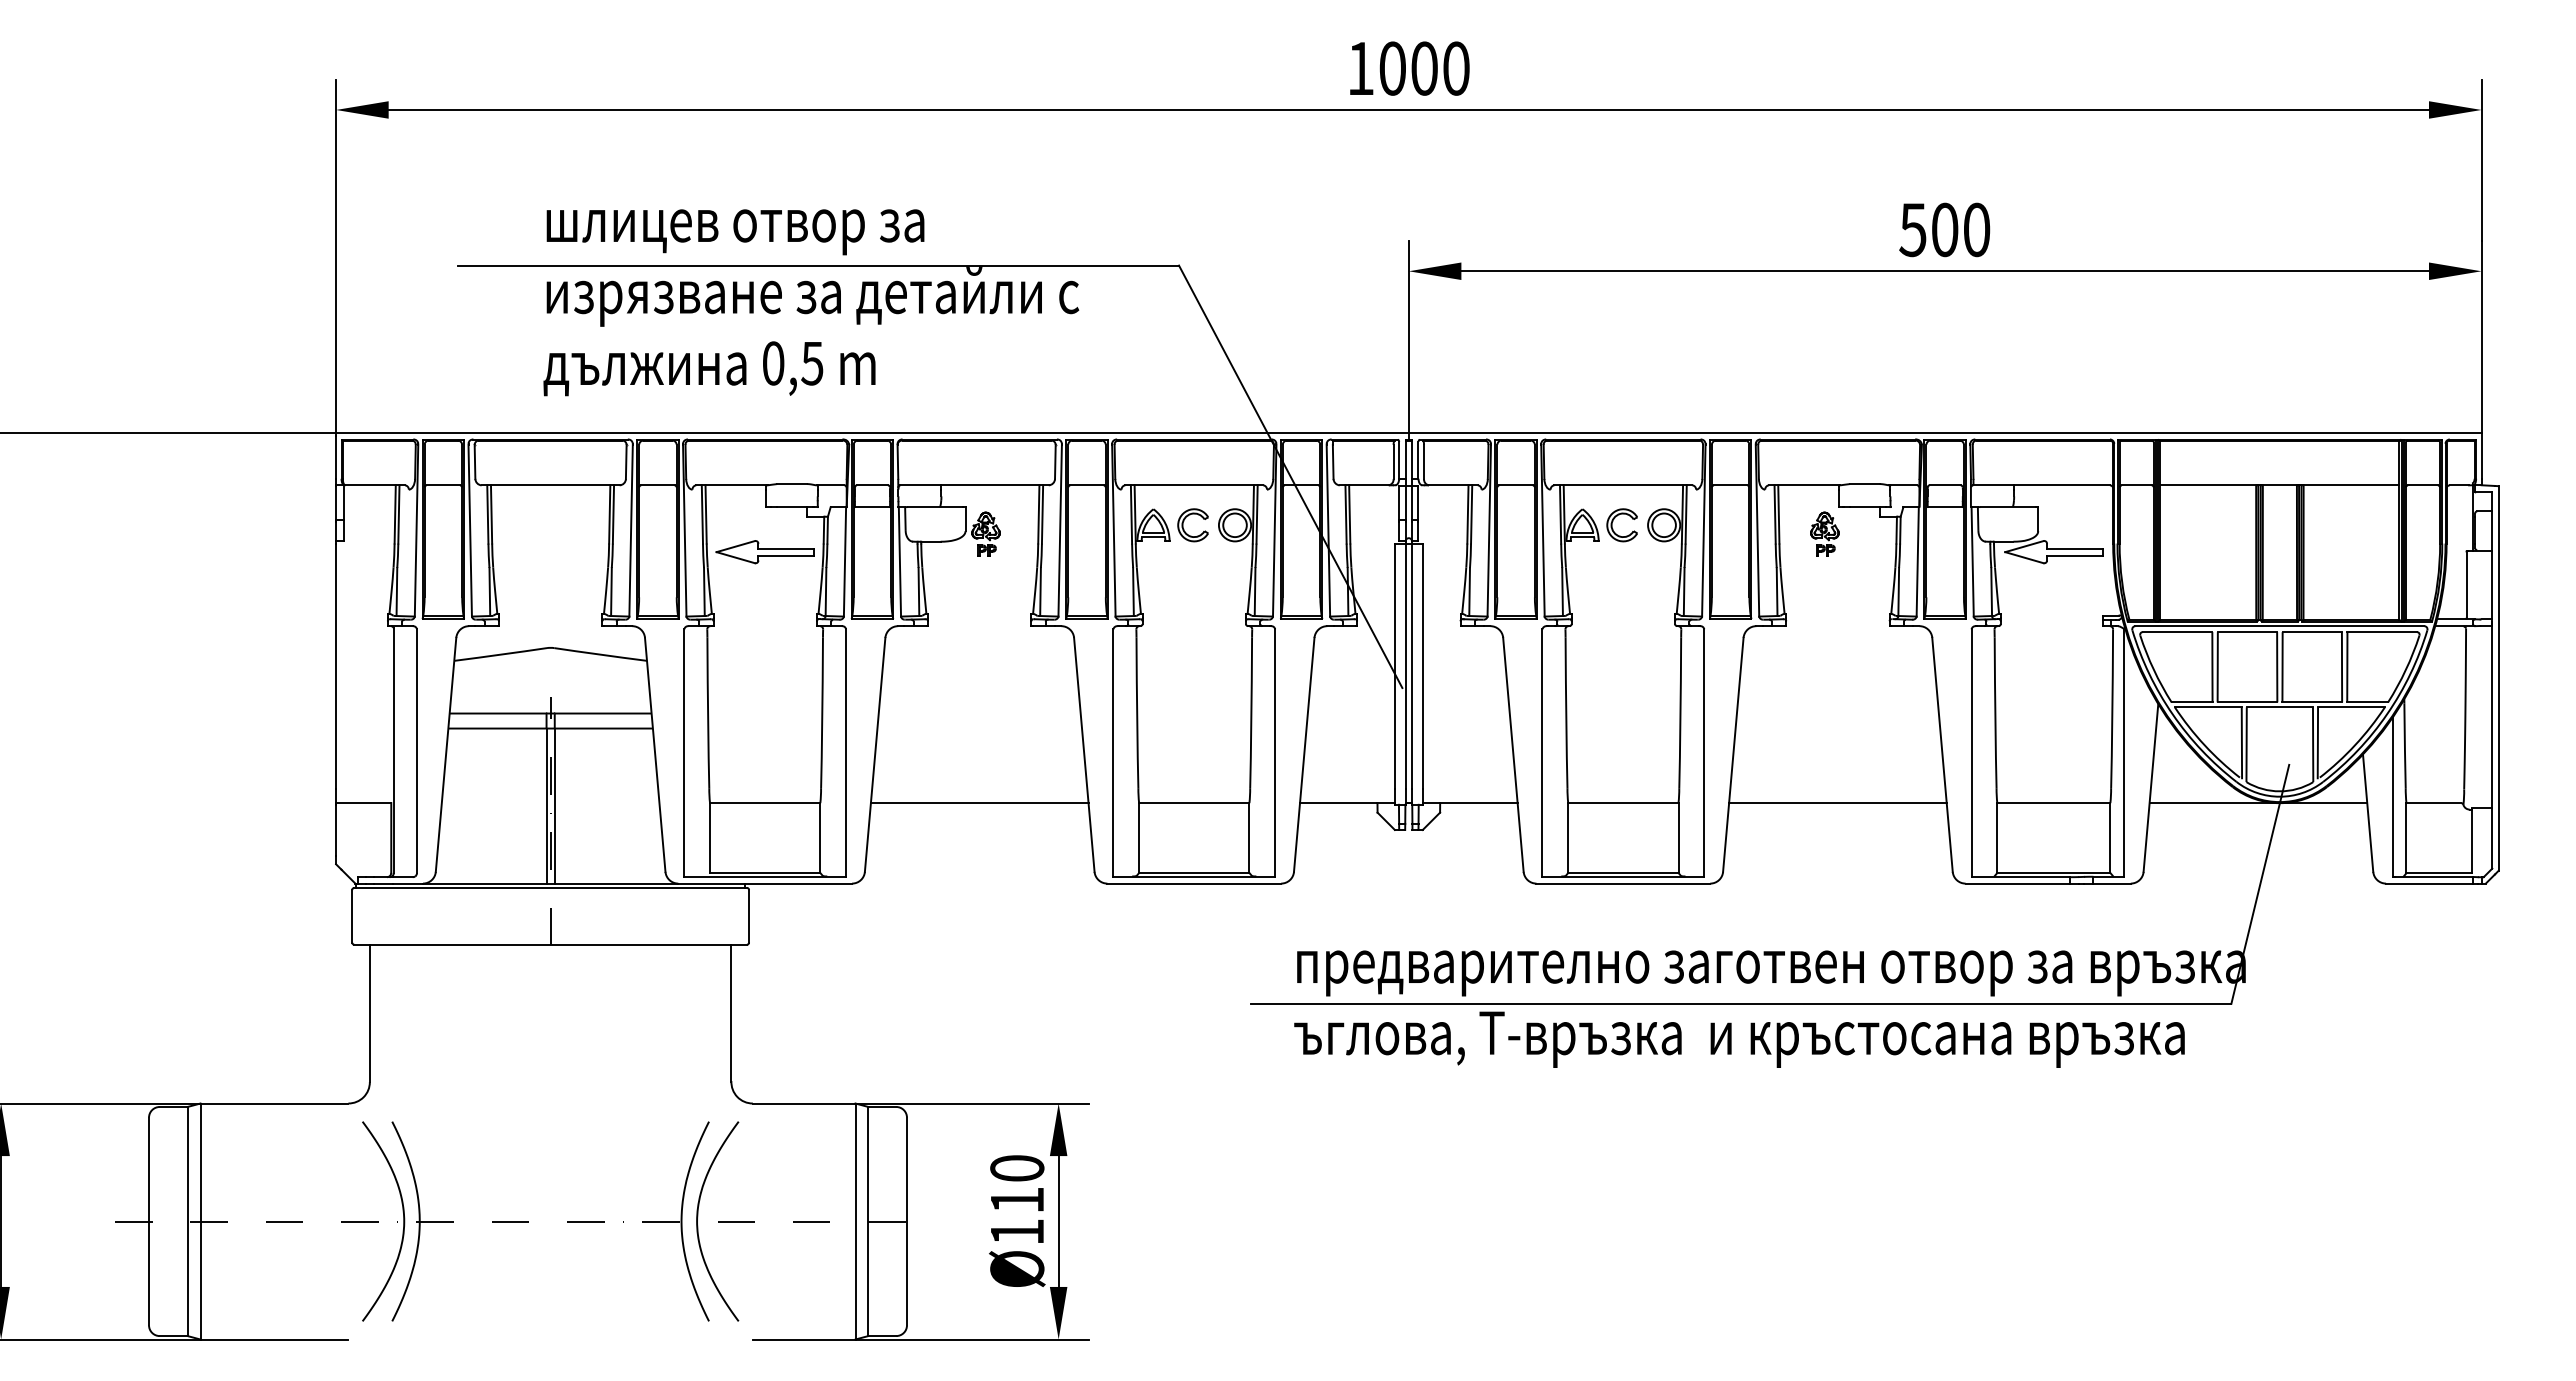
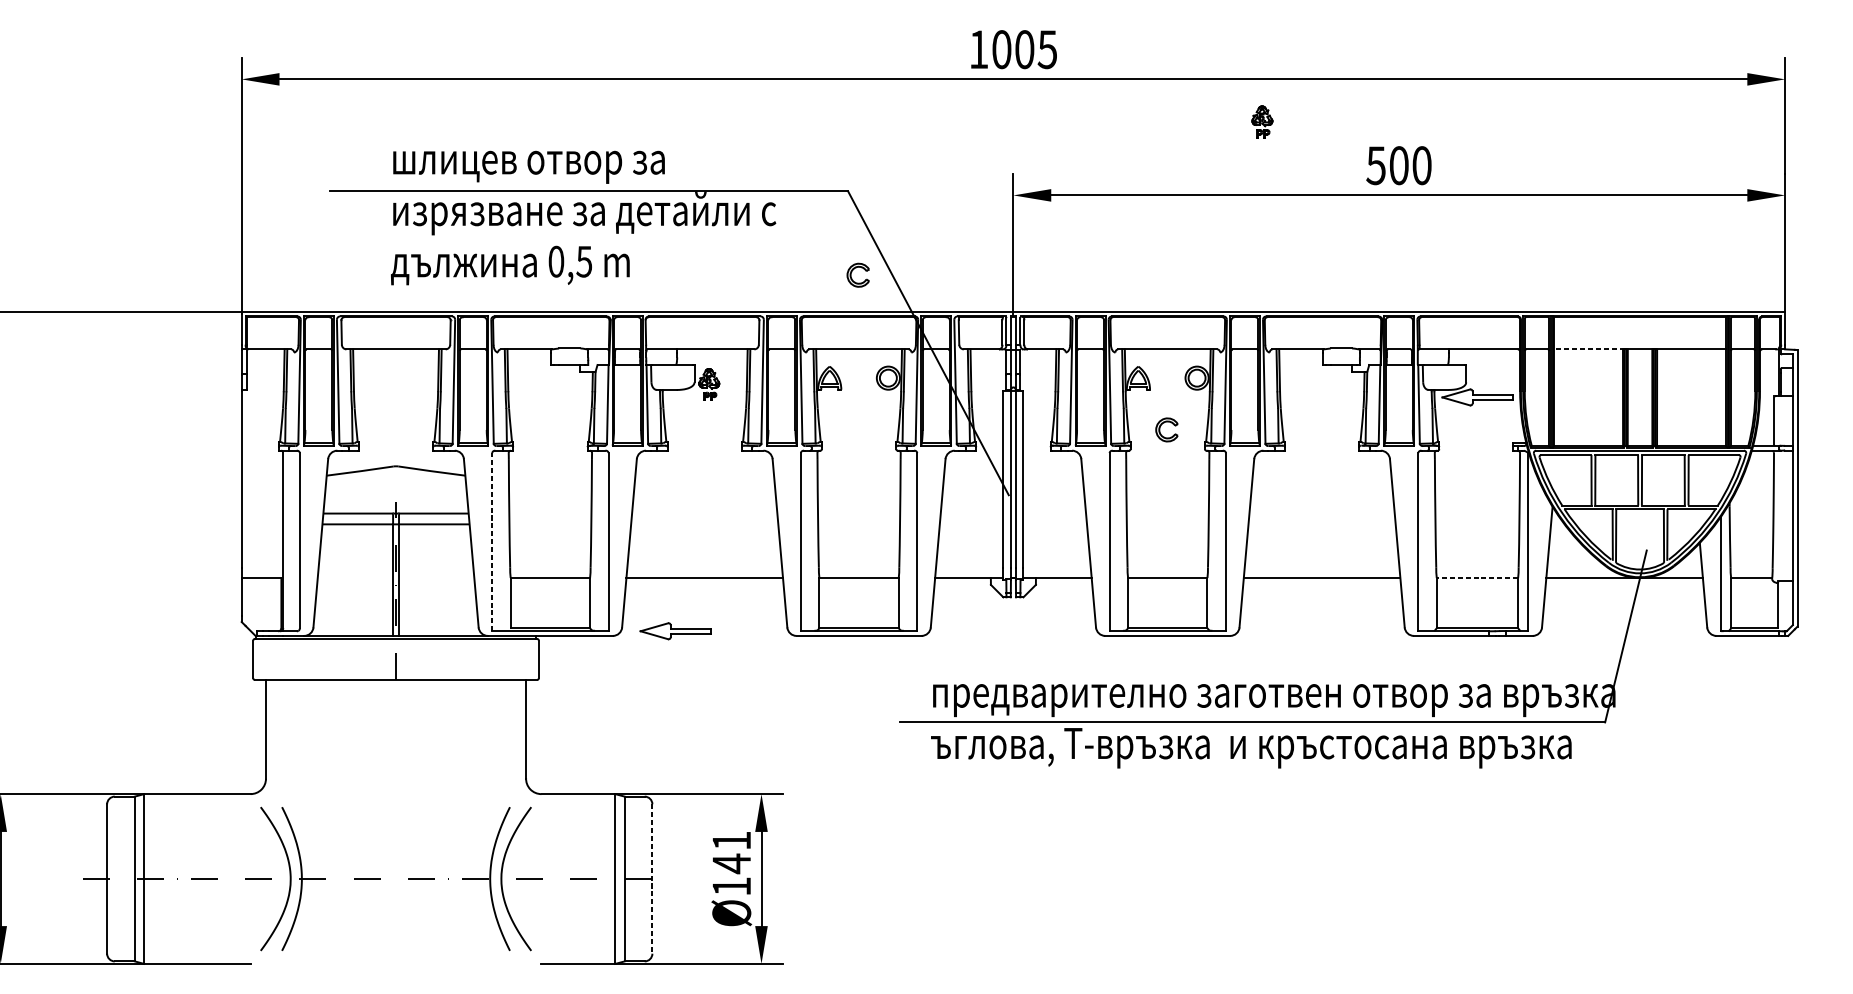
text: (1455, 68) -> (1046, 49), 1000 -> 1005
line: (2209, 485) -> (1589, 349), solid -> dashed
part: (1184, 521) -> (852, 272), moved
part: (1613, 528) -> (1160, 432), moved
part: (1824, 533) -> (1262, 121), moved
part: (764, 552) -> (675, 631), moved
line: (684, 753) -> (492, 542), solid -> dashed
line: (2053, 803) -> (1477, 578), solid -> dashed
text: (1017, 1184) -> (731, 852), Ø110 -> Ø141
line: (907, 1221) -> (652, 879), solid -> dashed

